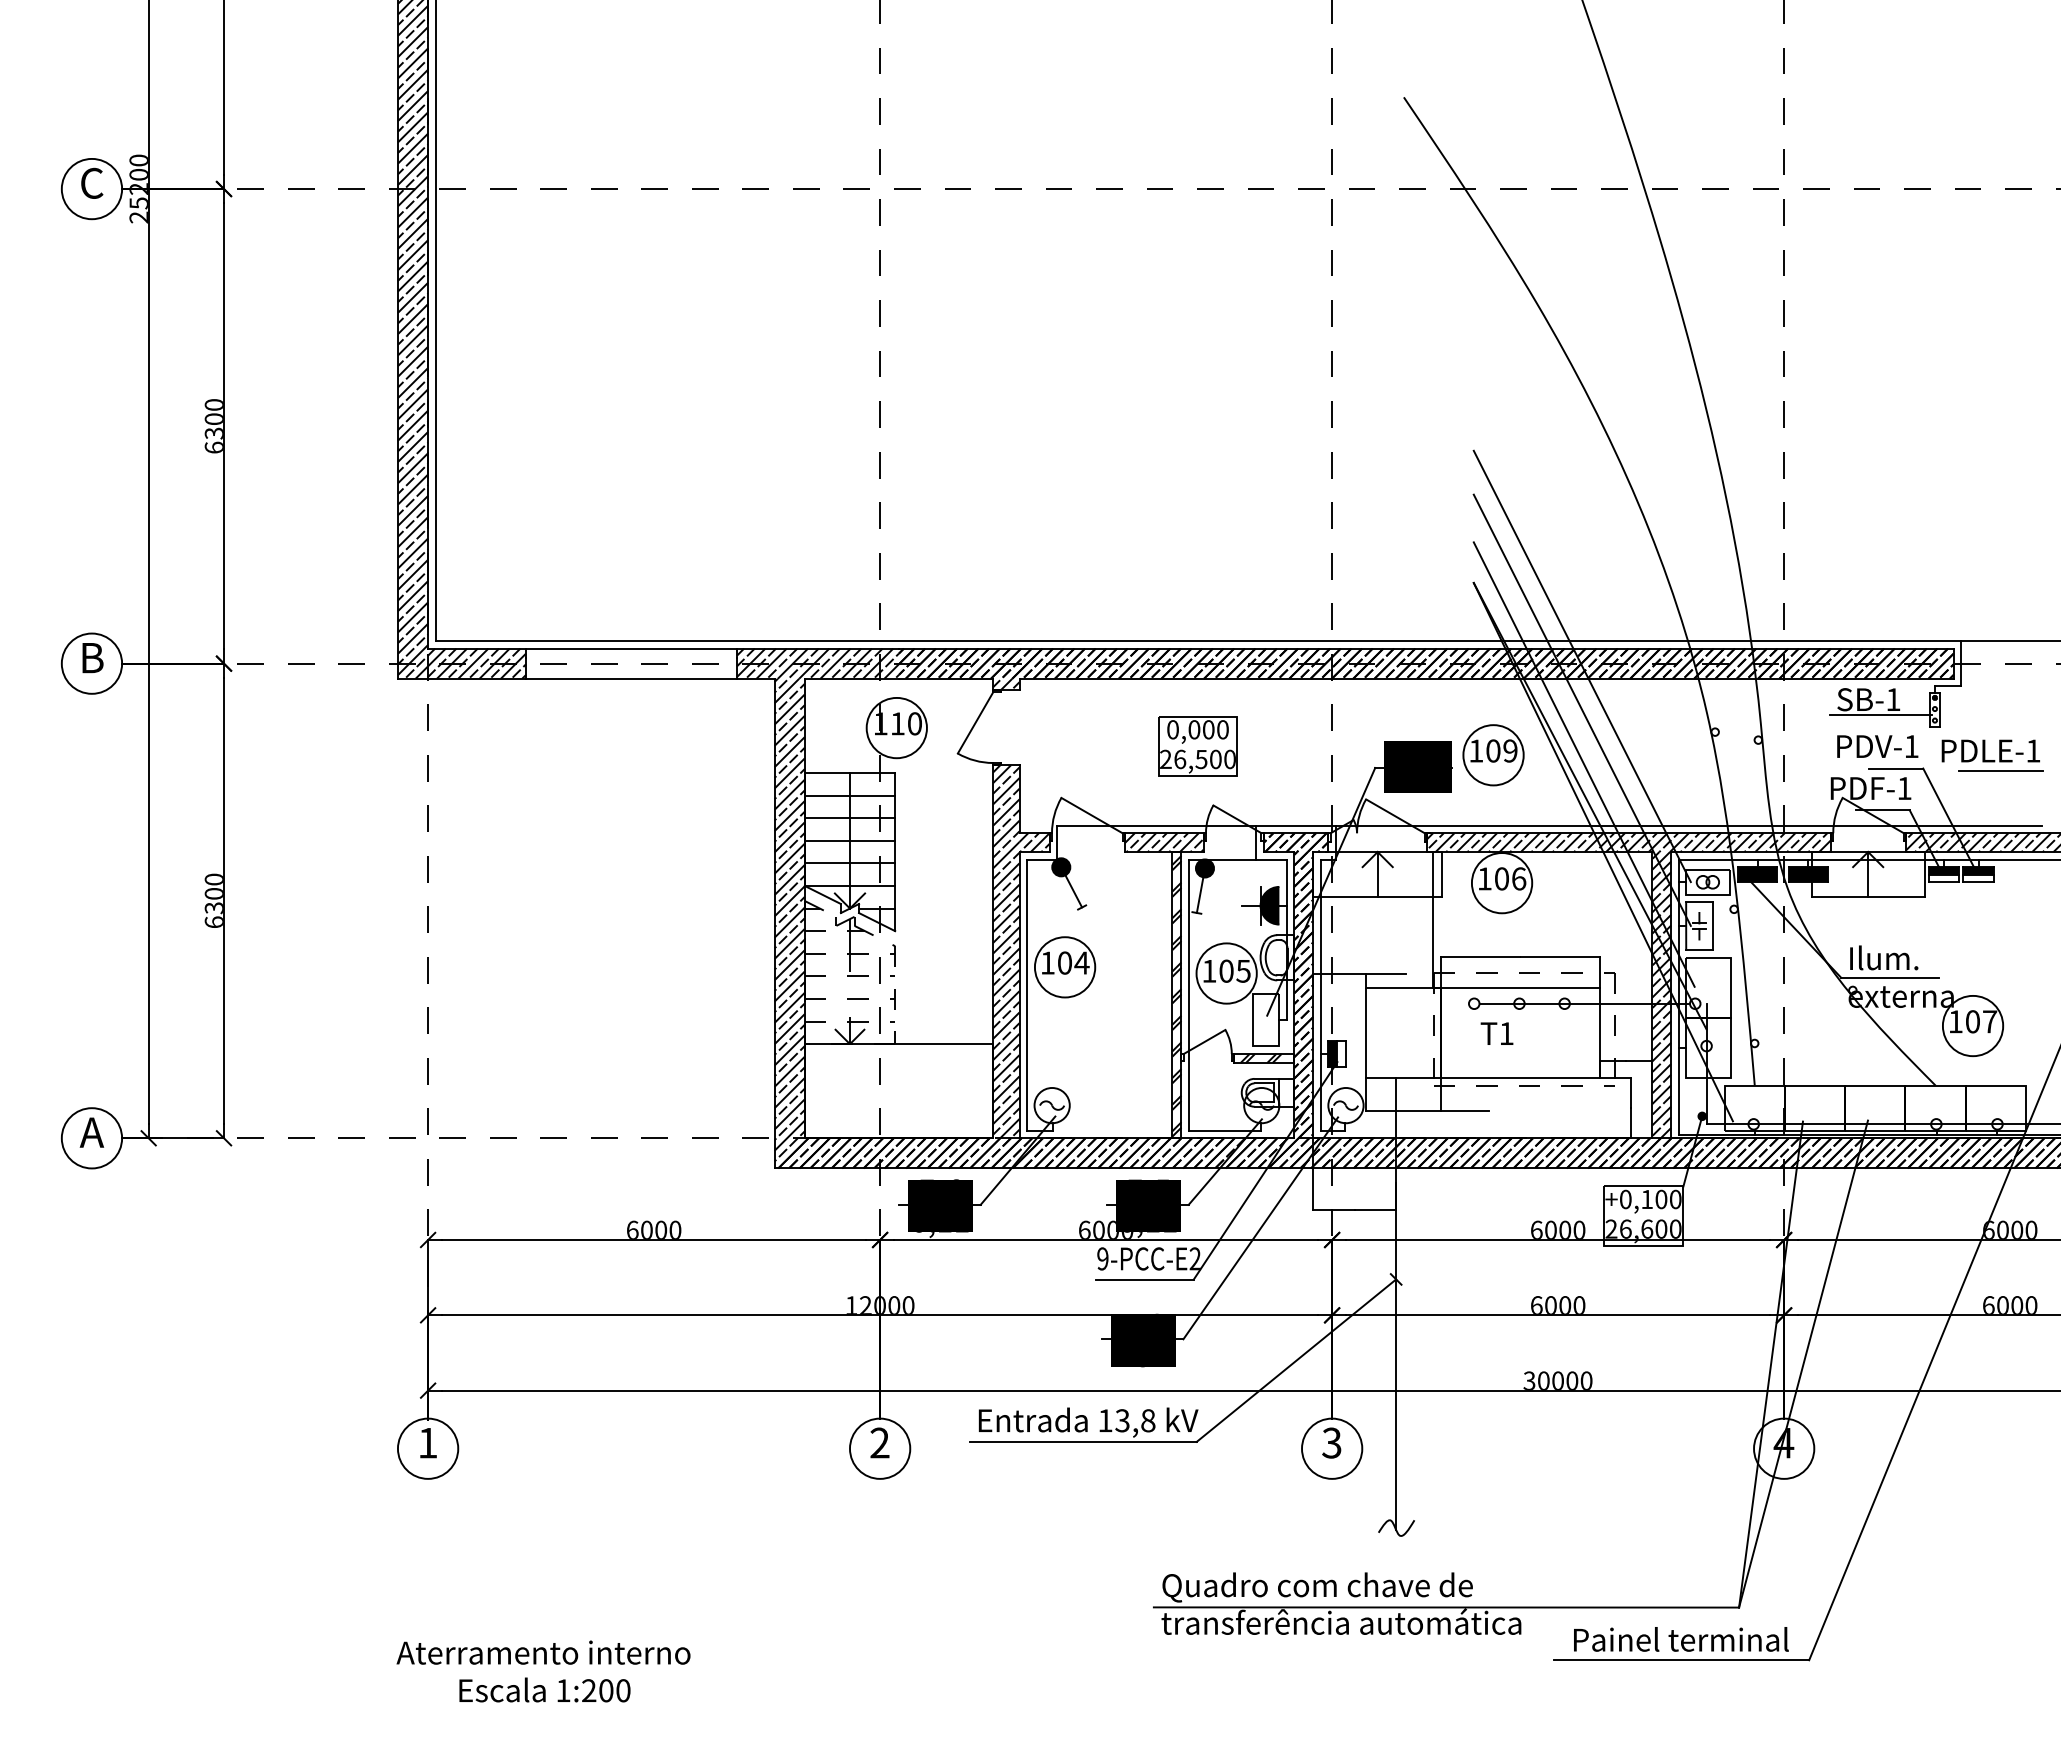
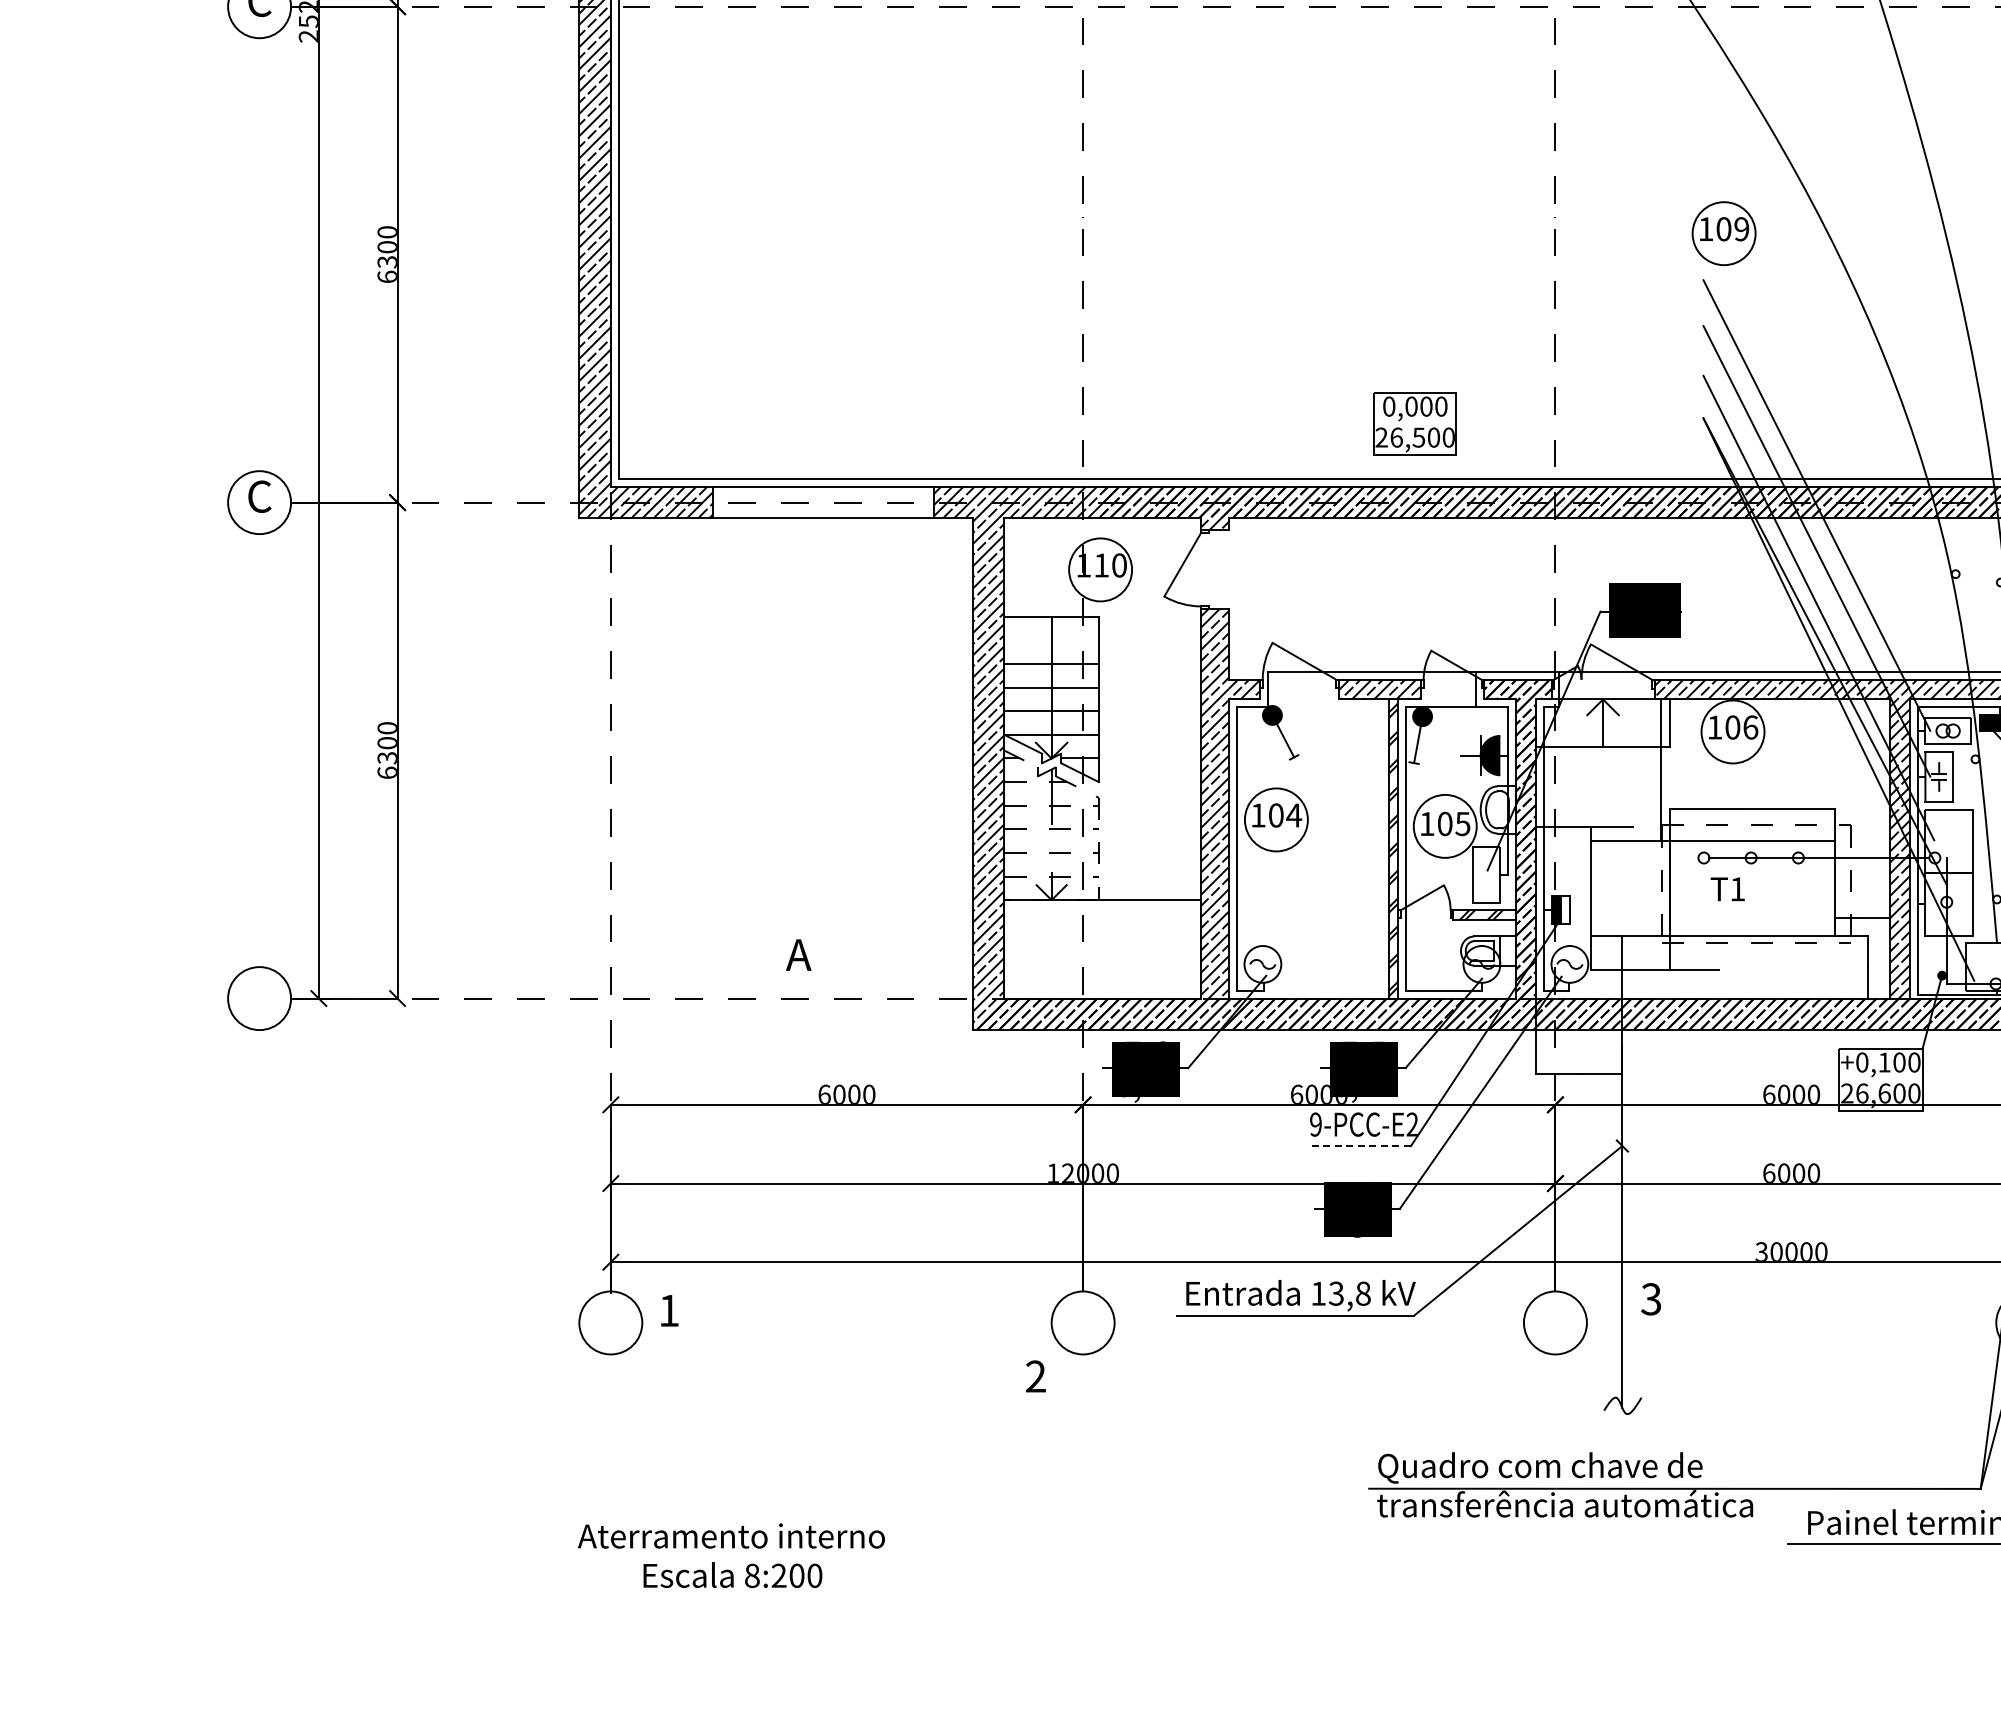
text: (92, 657) -> (260, 496), B -> C
part: (1197, 746) -> (1414, 424), moved
part: (1493, 755) -> (1724, 233), moved
line: (849, 795) -> (1051, 640), removed
text: (91, 1132) -> (798, 954), moved
line: (1145, 1279) -> (1360, 1146), solid -> dashed
text: (879, 1442) -> (1035, 1375), moved
text: (1331, 1442) -> (1650, 1298), moved
text: (428, 1443) -> (669, 1311), moved
text: (563, 1690) -> (752, 1575), 1:200 -> 8:200

